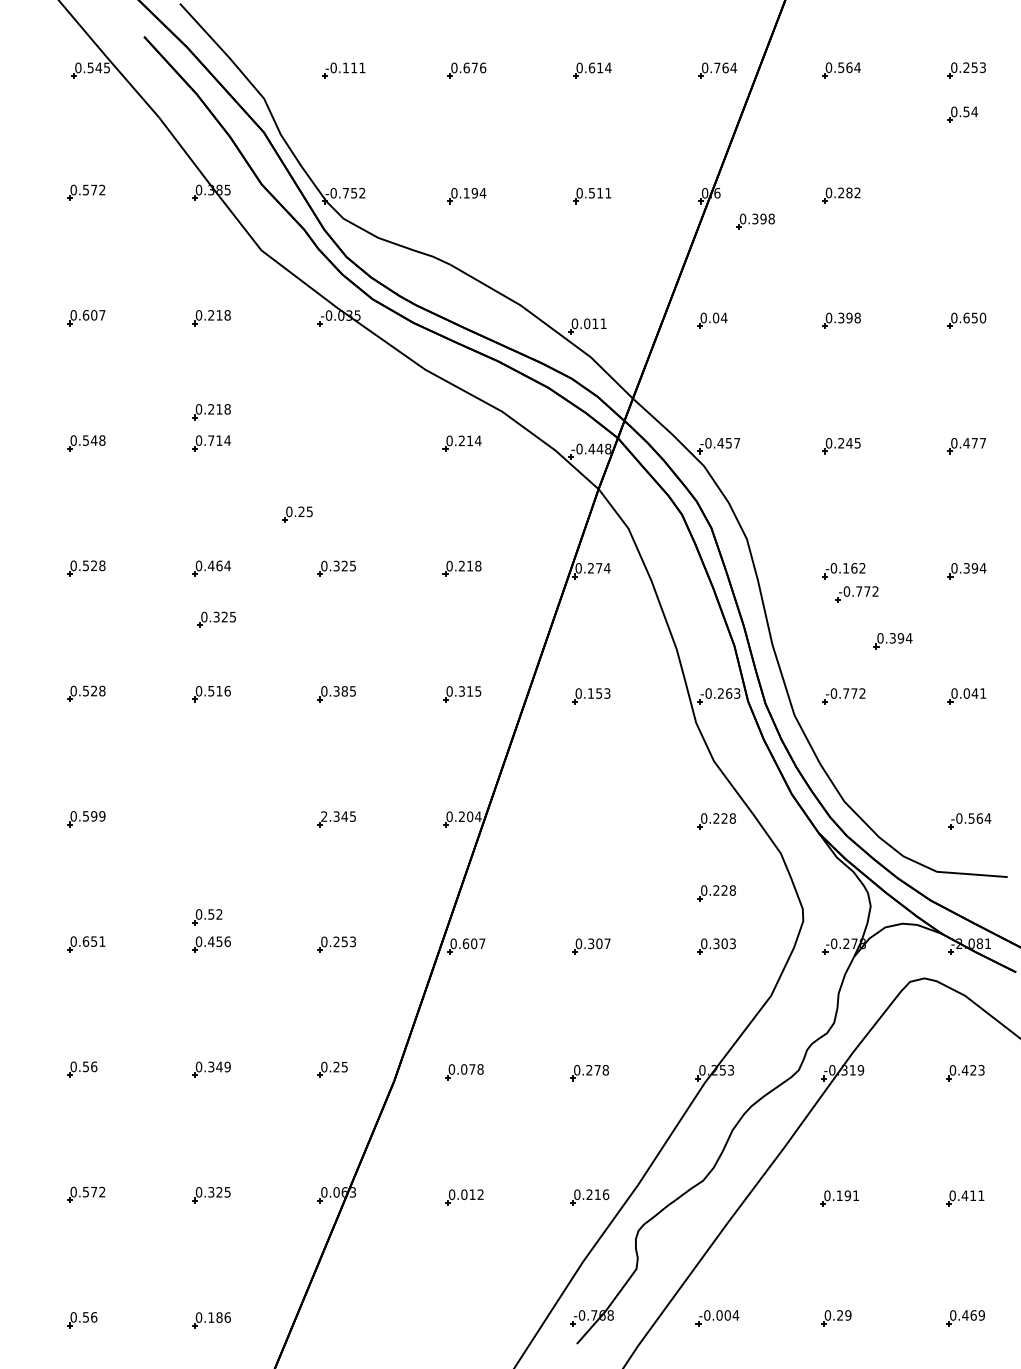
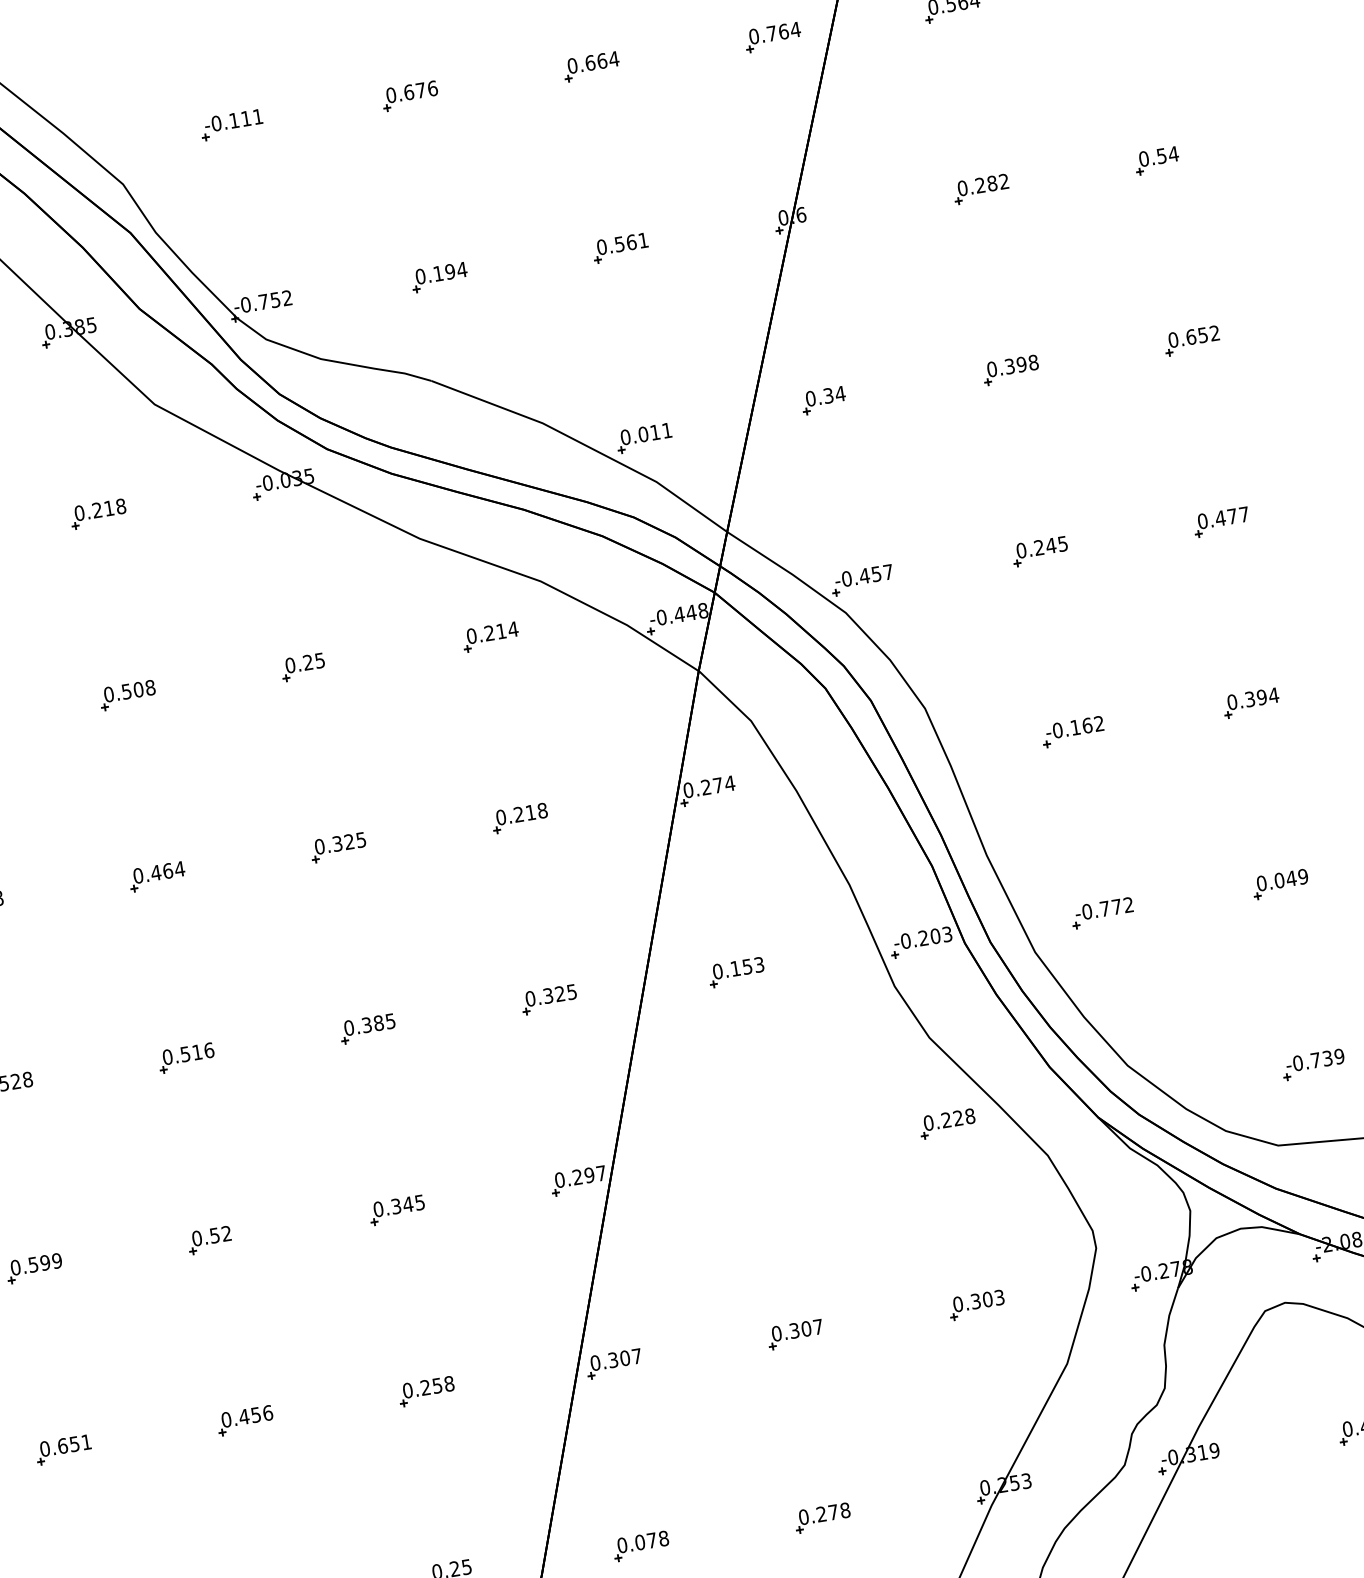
text: (600, 67) -> (602, 60), 0.614 -> 0.664
part: (962, 114) -> (1156, 160), moved
text: (600, 192) -> (631, 241), 0.511 -> 0.561
part: (755, 221) -> (863, 246), removed
text: (715, 317) -> (827, 395), 0.04 -> 0.34
text: (982, 317) -> (1214, 332), 0.650 -> 0.652
part: (211, 412) -> (120, 650), removed
text: (219, 440) -> (138, 689), 0.714 -> 0.508
part: (297, 514) -> (302, 667), moved
part: (856, 594) -> (1096, 763), removed
part: (216, 619) -> (176, 949), removed
part: (892, 641) -> (1159, 822), removed
text: (469, 691) -> (559, 994), 0.315 -> 0.325
text: (729, 693) -> (936, 936), -0.263 -> -0.203
text: (983, 693) -> (1303, 876), 0.041 -> 0.049
text: (324, 816) -> (378, 1209), 2.345 -> 0.345
text: (474, 816) -> (595, 1173), 0.204 -> 0.297
text: (979, 818) -> (1327, 1058), -0.564 -> -0.739
part: (716, 893) -> (964, 1228), removed
part: (207, 917) -> (210, 1240), moved
text: (352, 941) -> (448, 1383), 0.253 -> 0.258
text: (465, 943) -> (612, 1359), 0.607 -> 0.307

